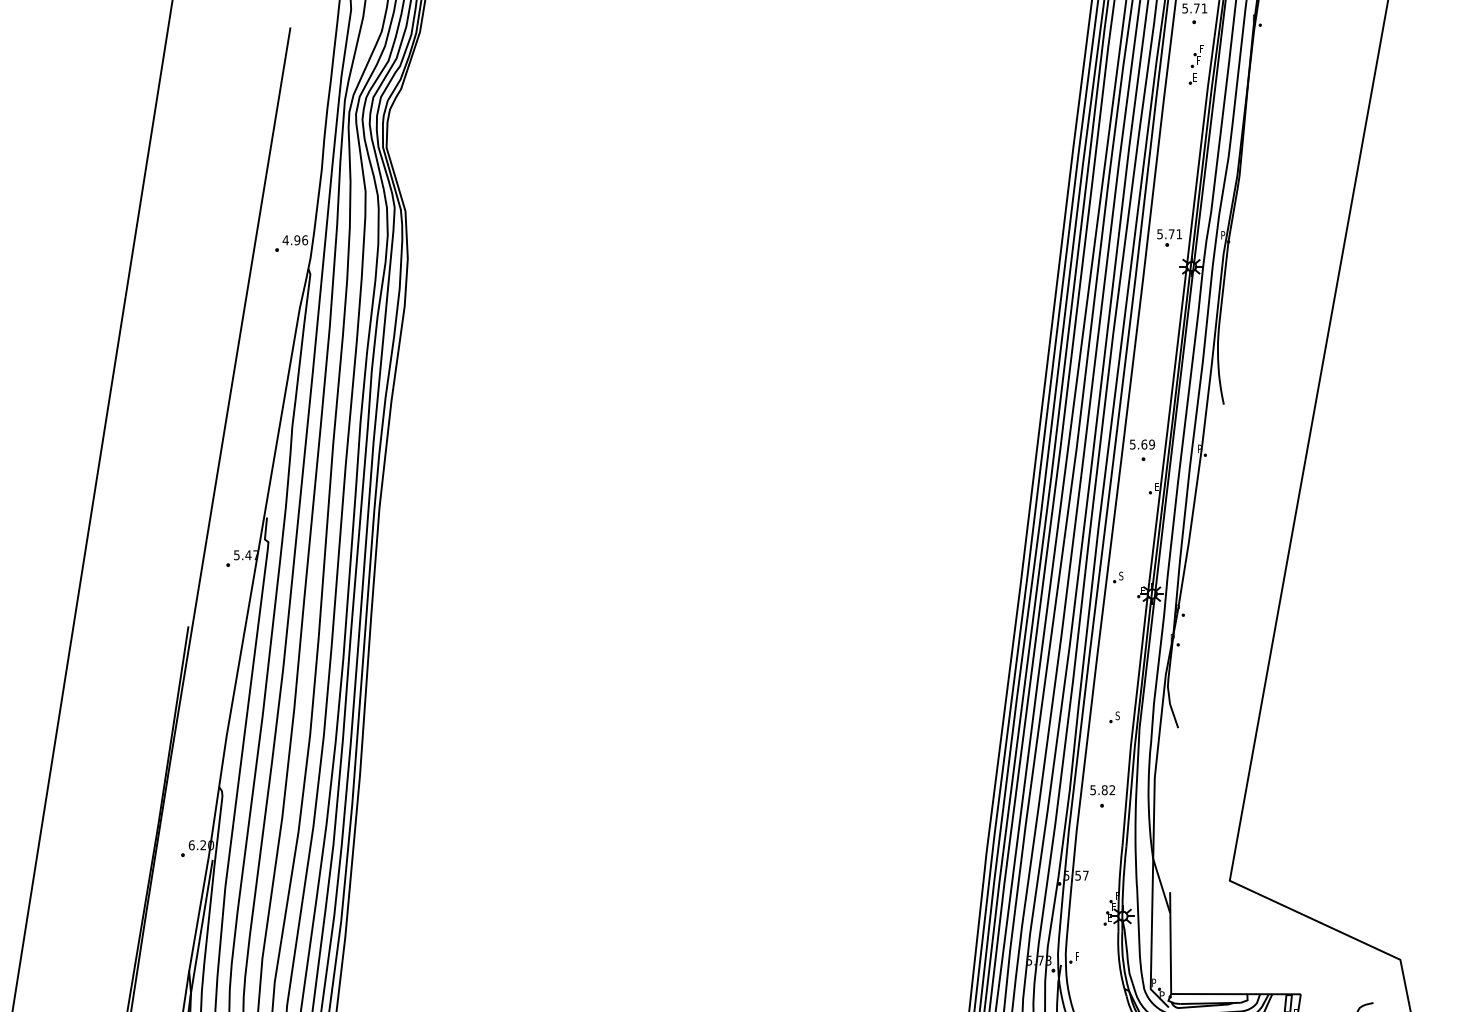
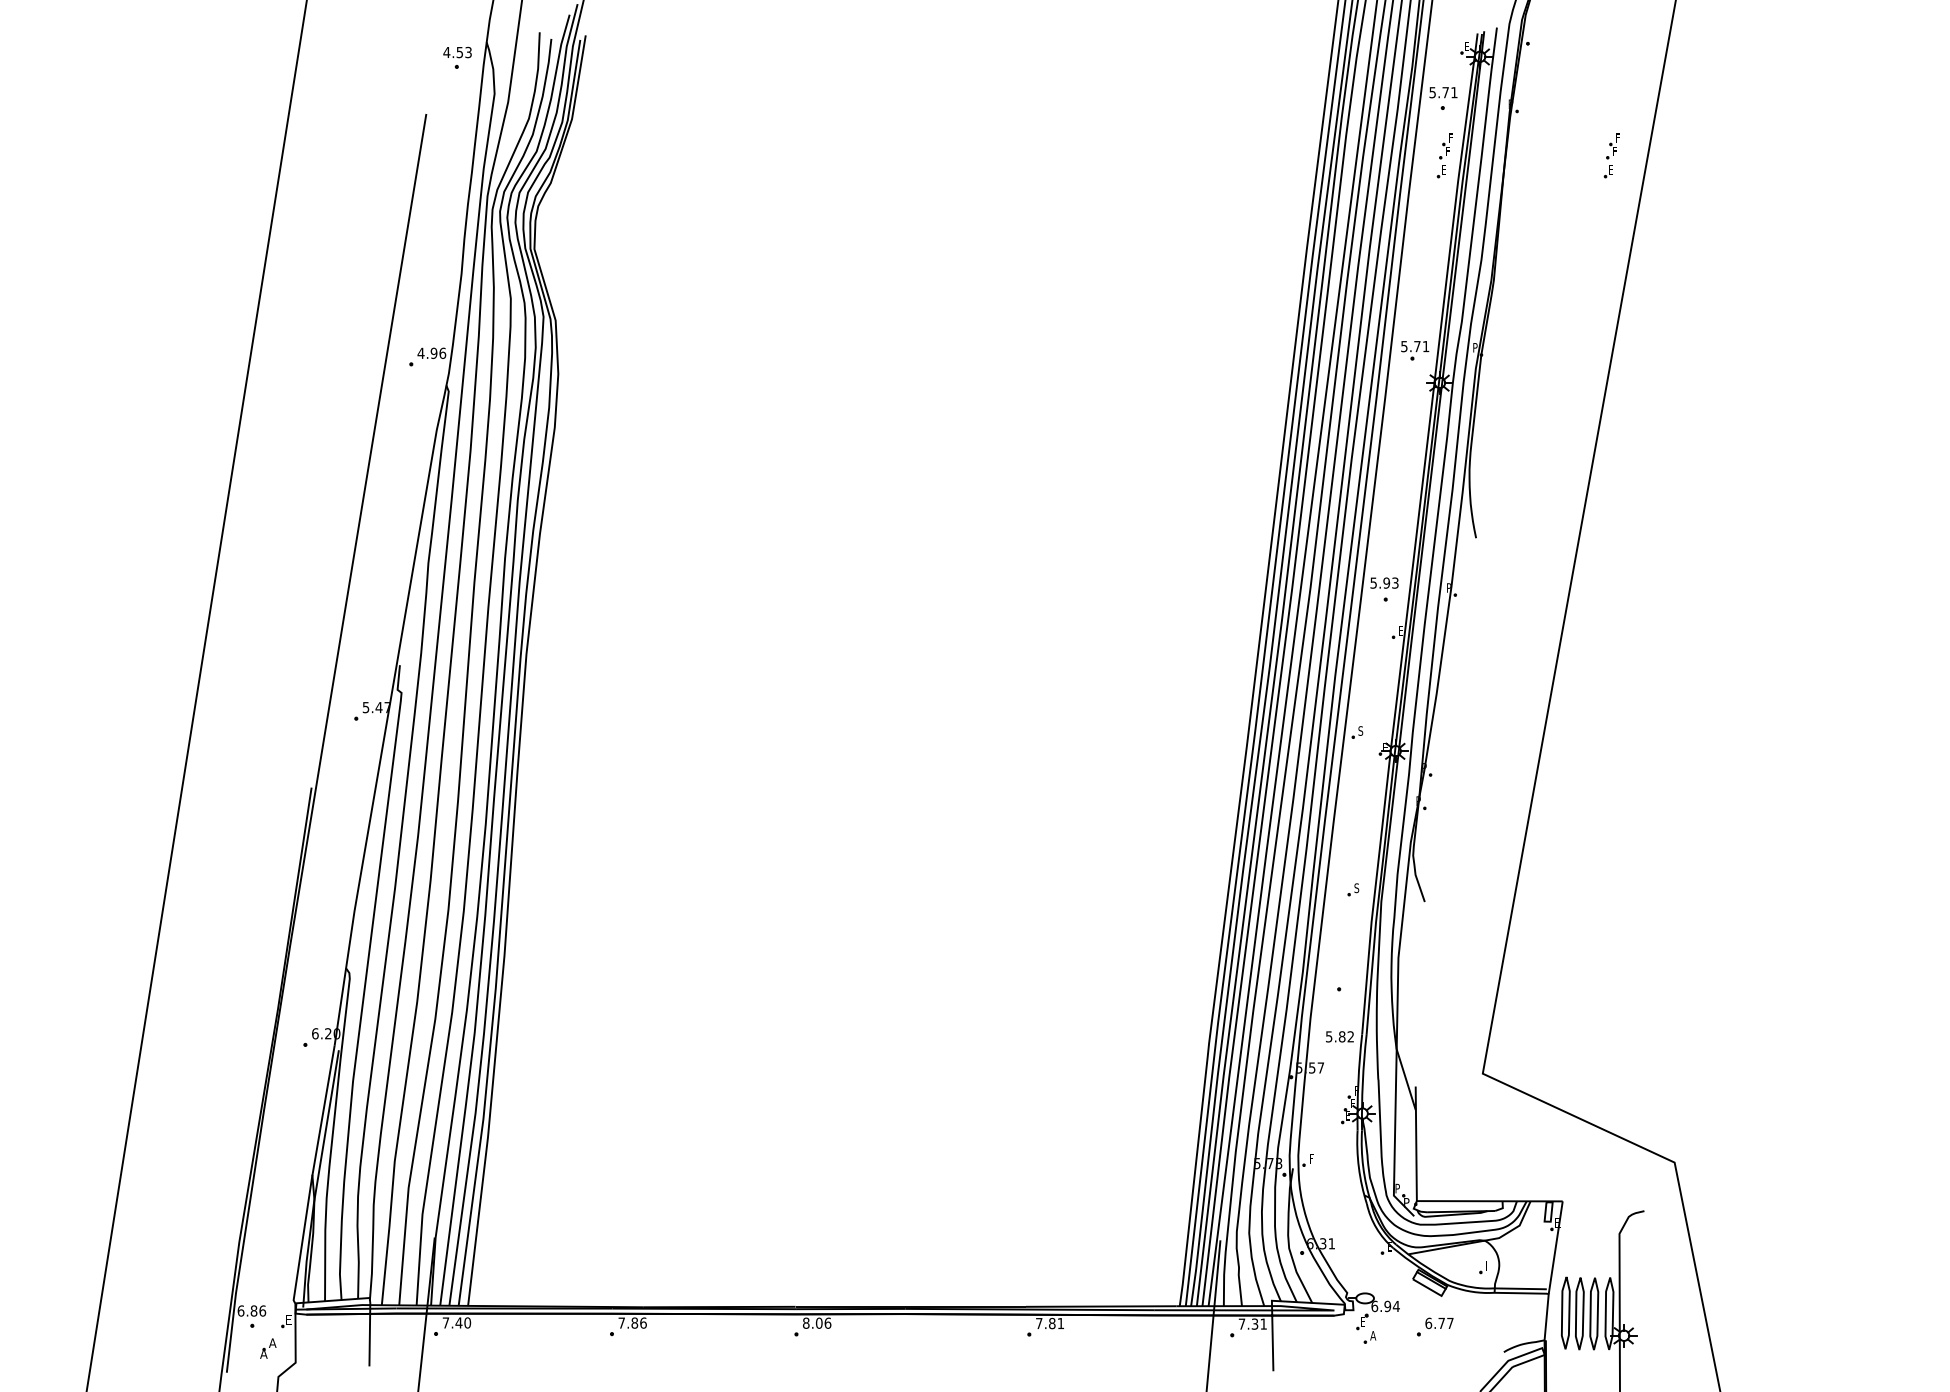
part: (1344, 64) -> (1611, 155), added
text: (1147, 444) -> (1390, 582), 5.69 -> 5.93
text: (1102, 789) -> (1339, 1036), moved

